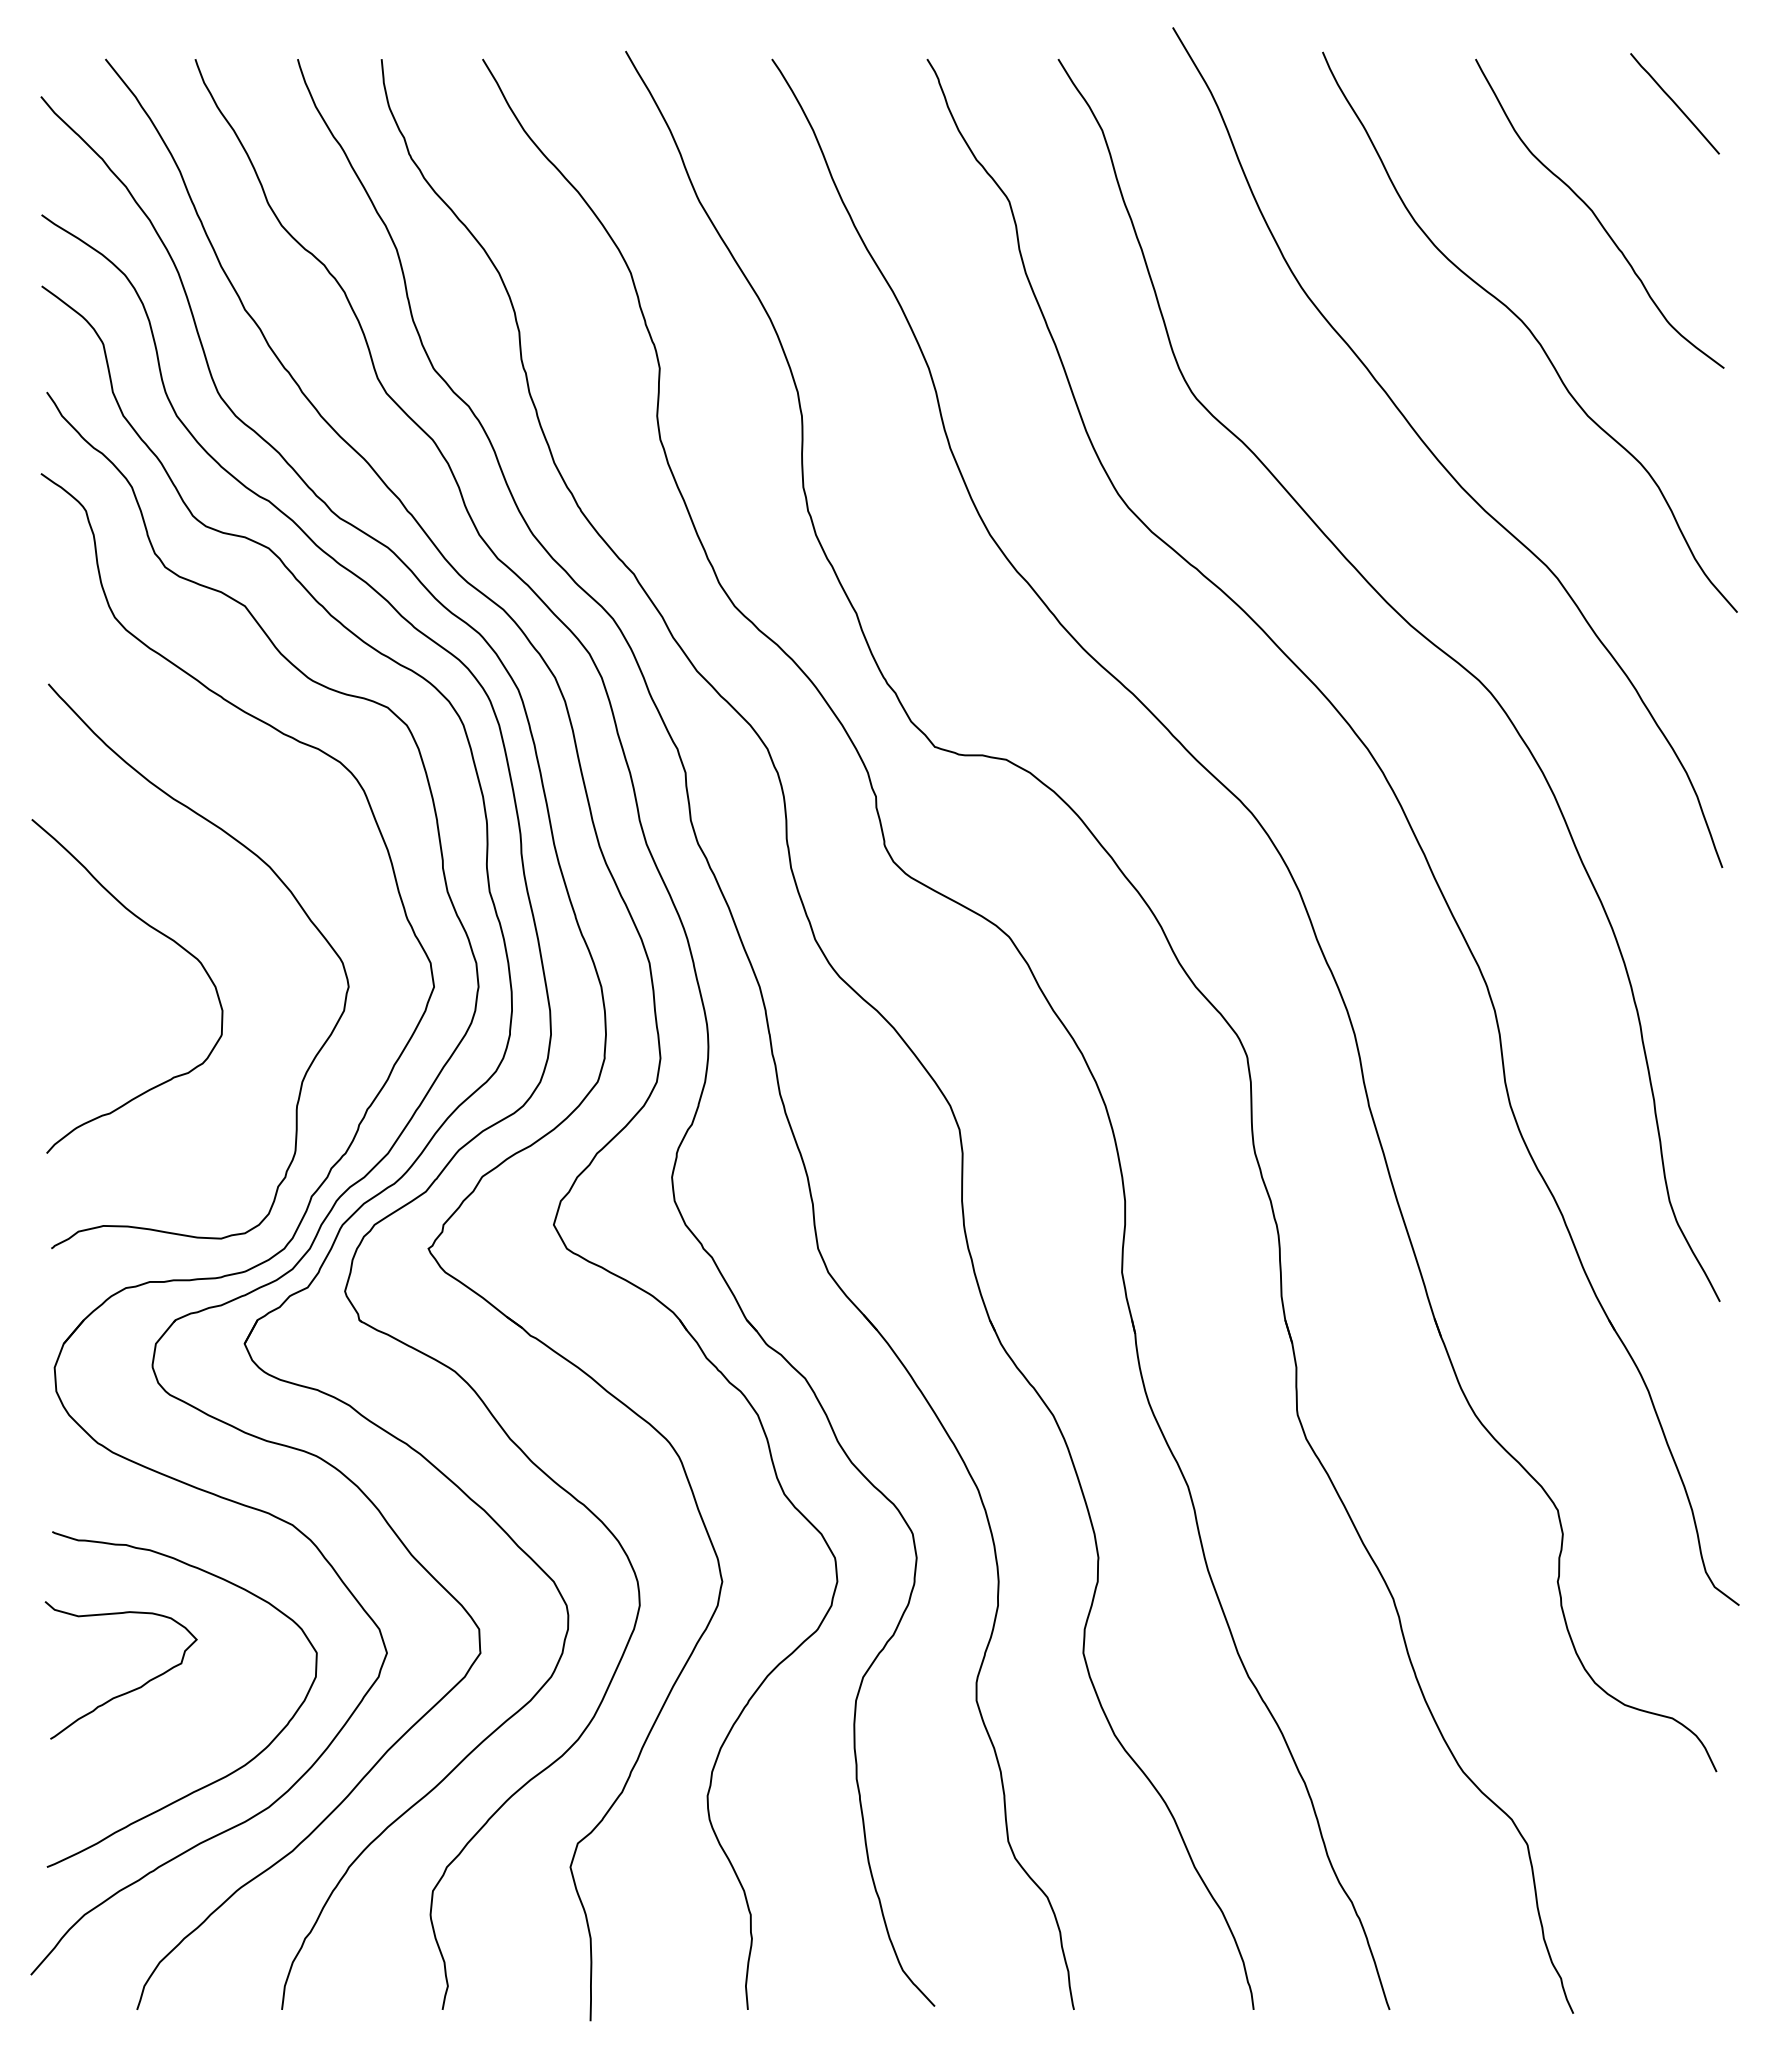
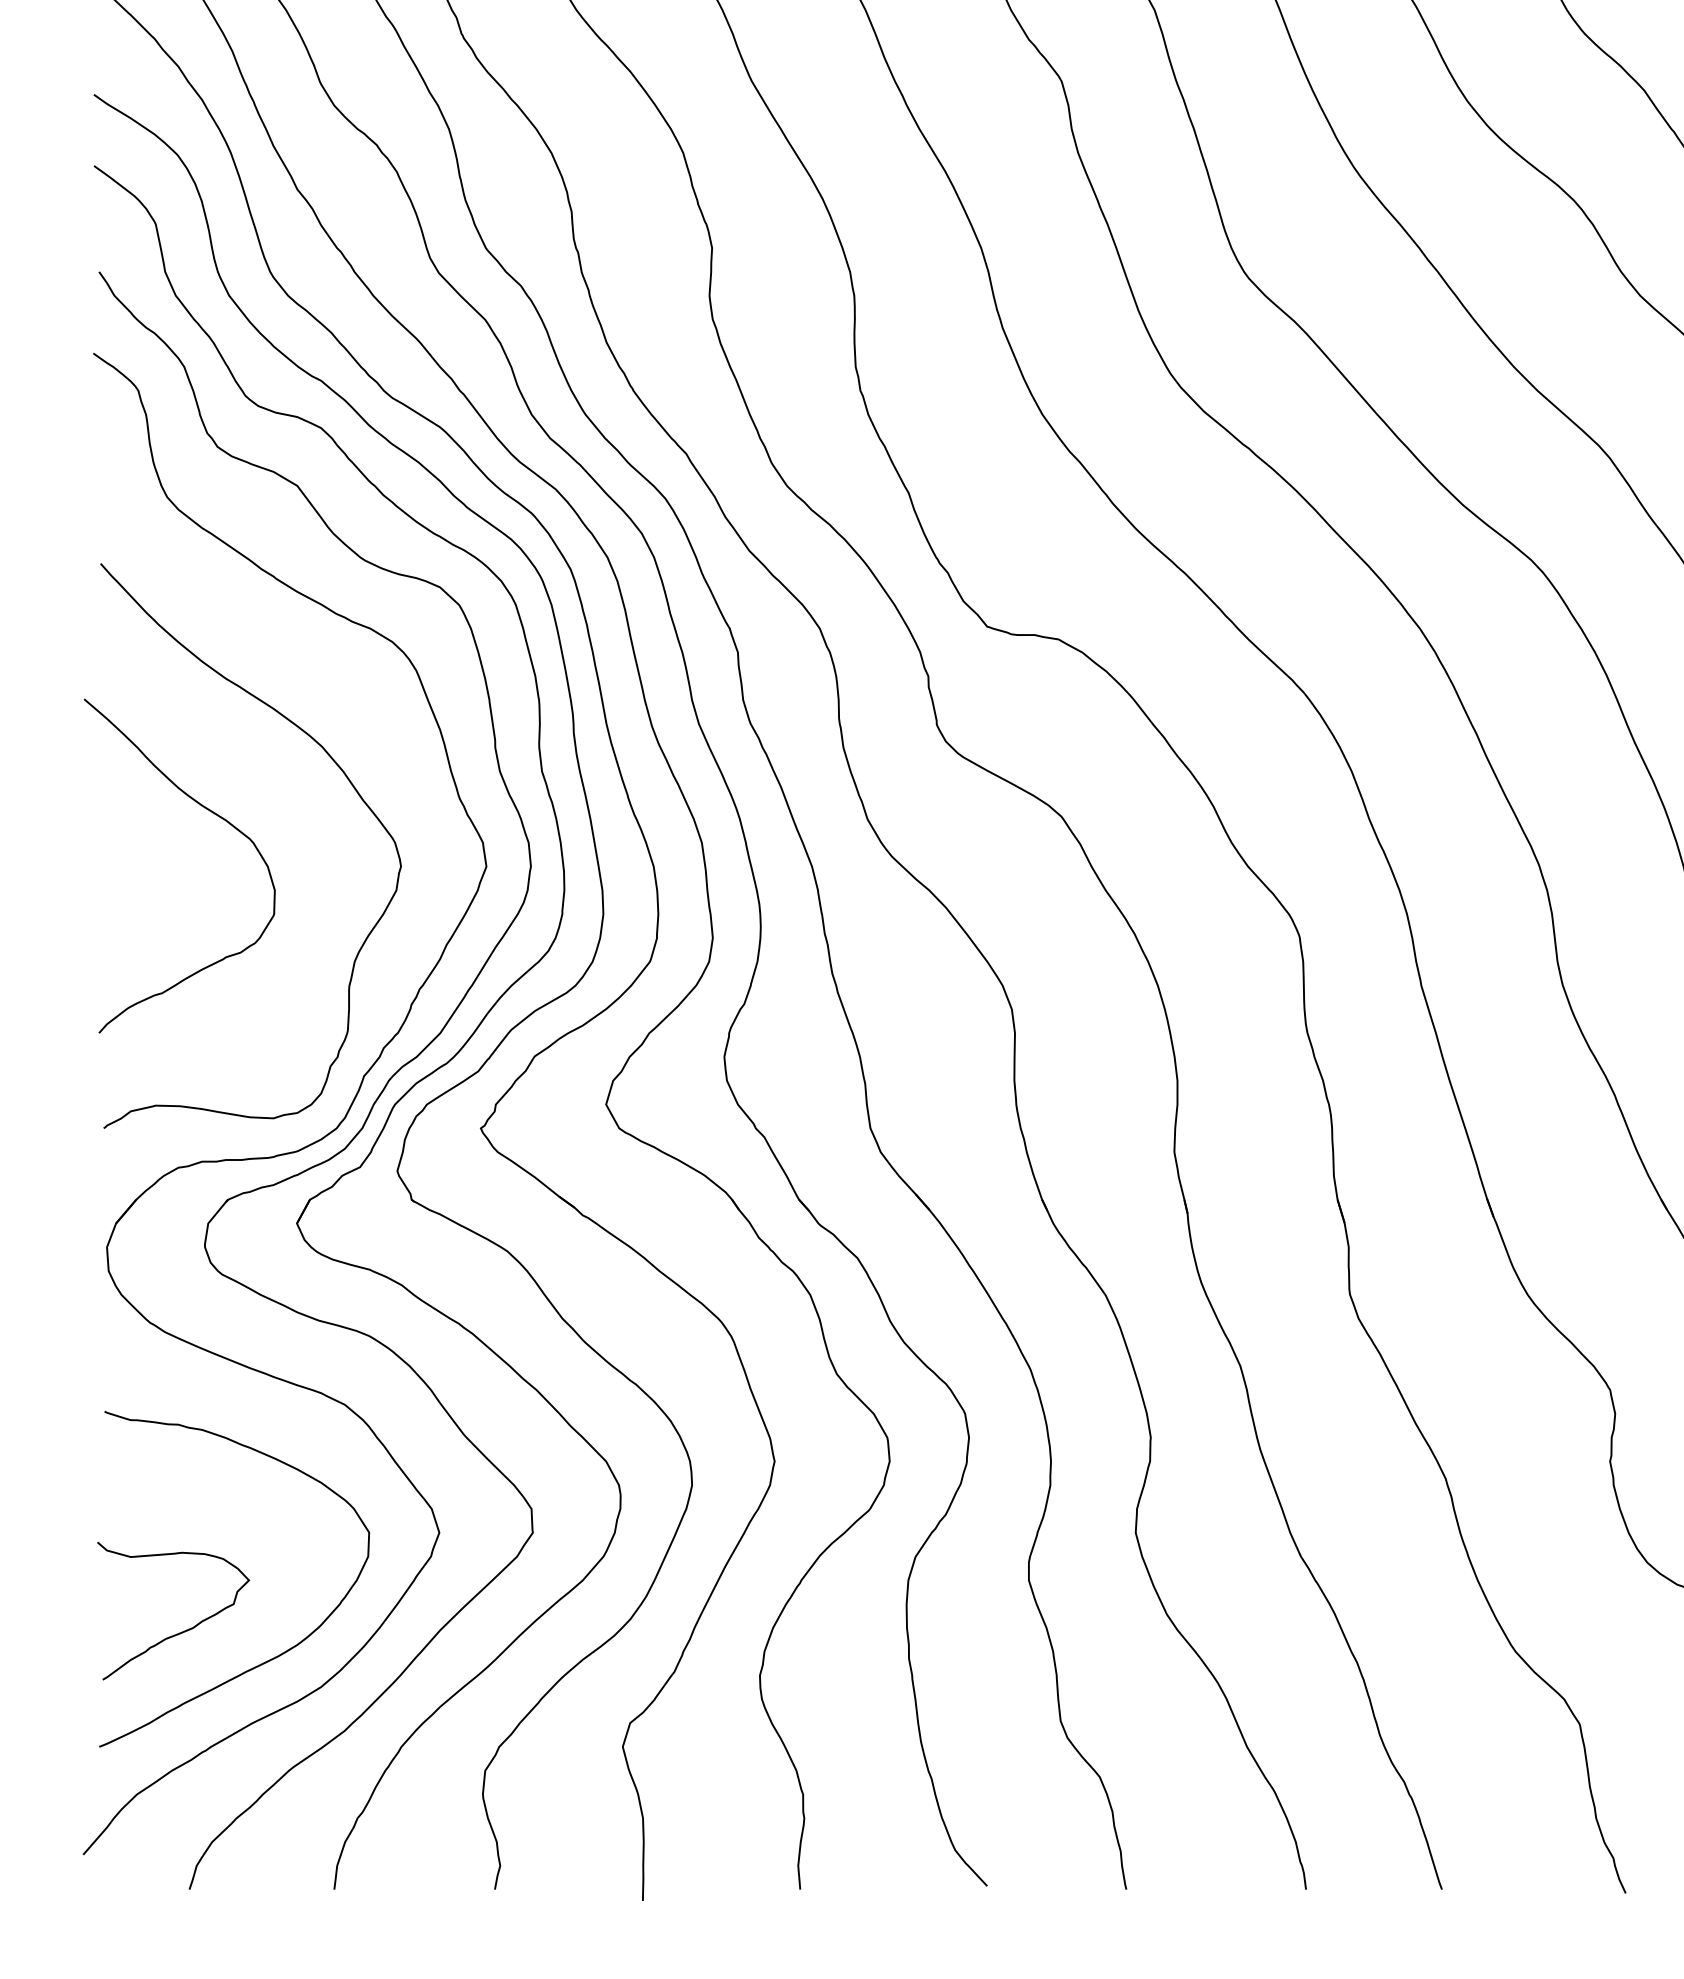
curve: (127, 1691) -> (179, 1632), moved

